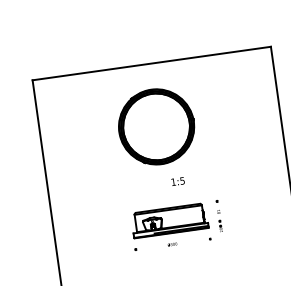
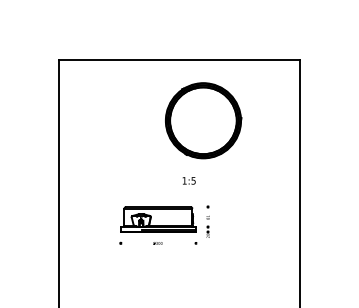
part: (156, 126) -> (203, 120), moved
part: (176, 224) -> (164, 224), moved

